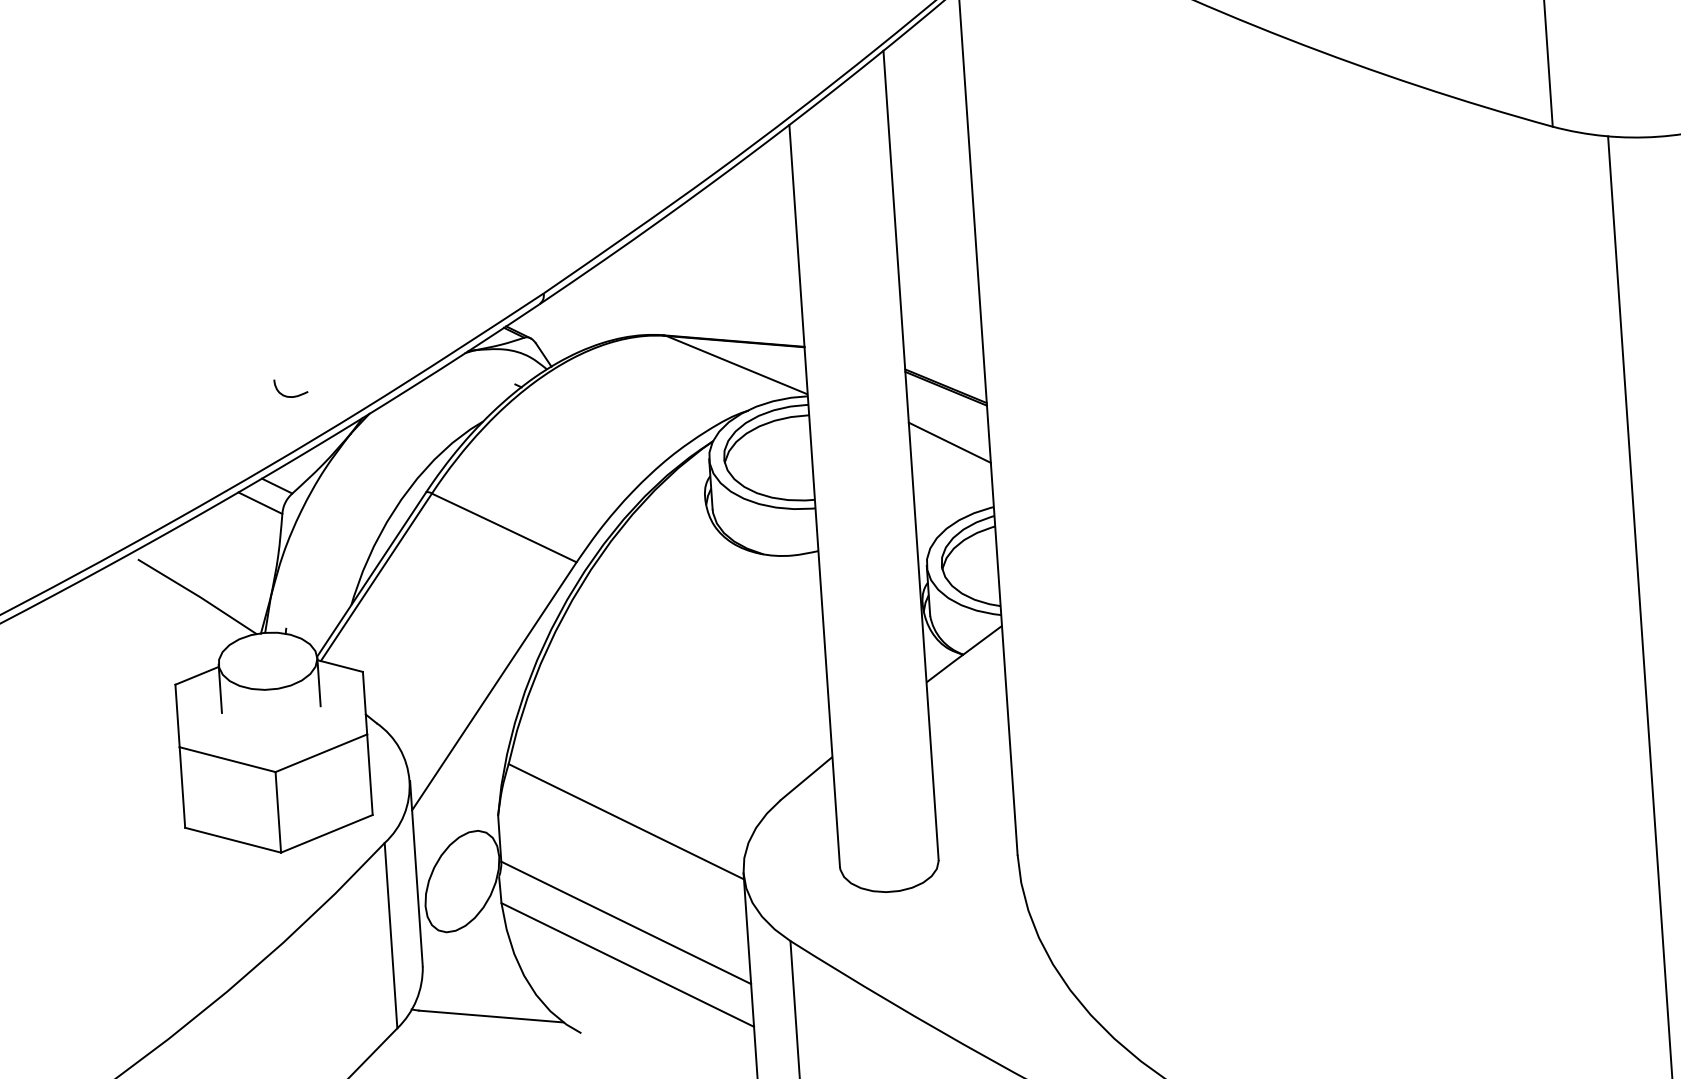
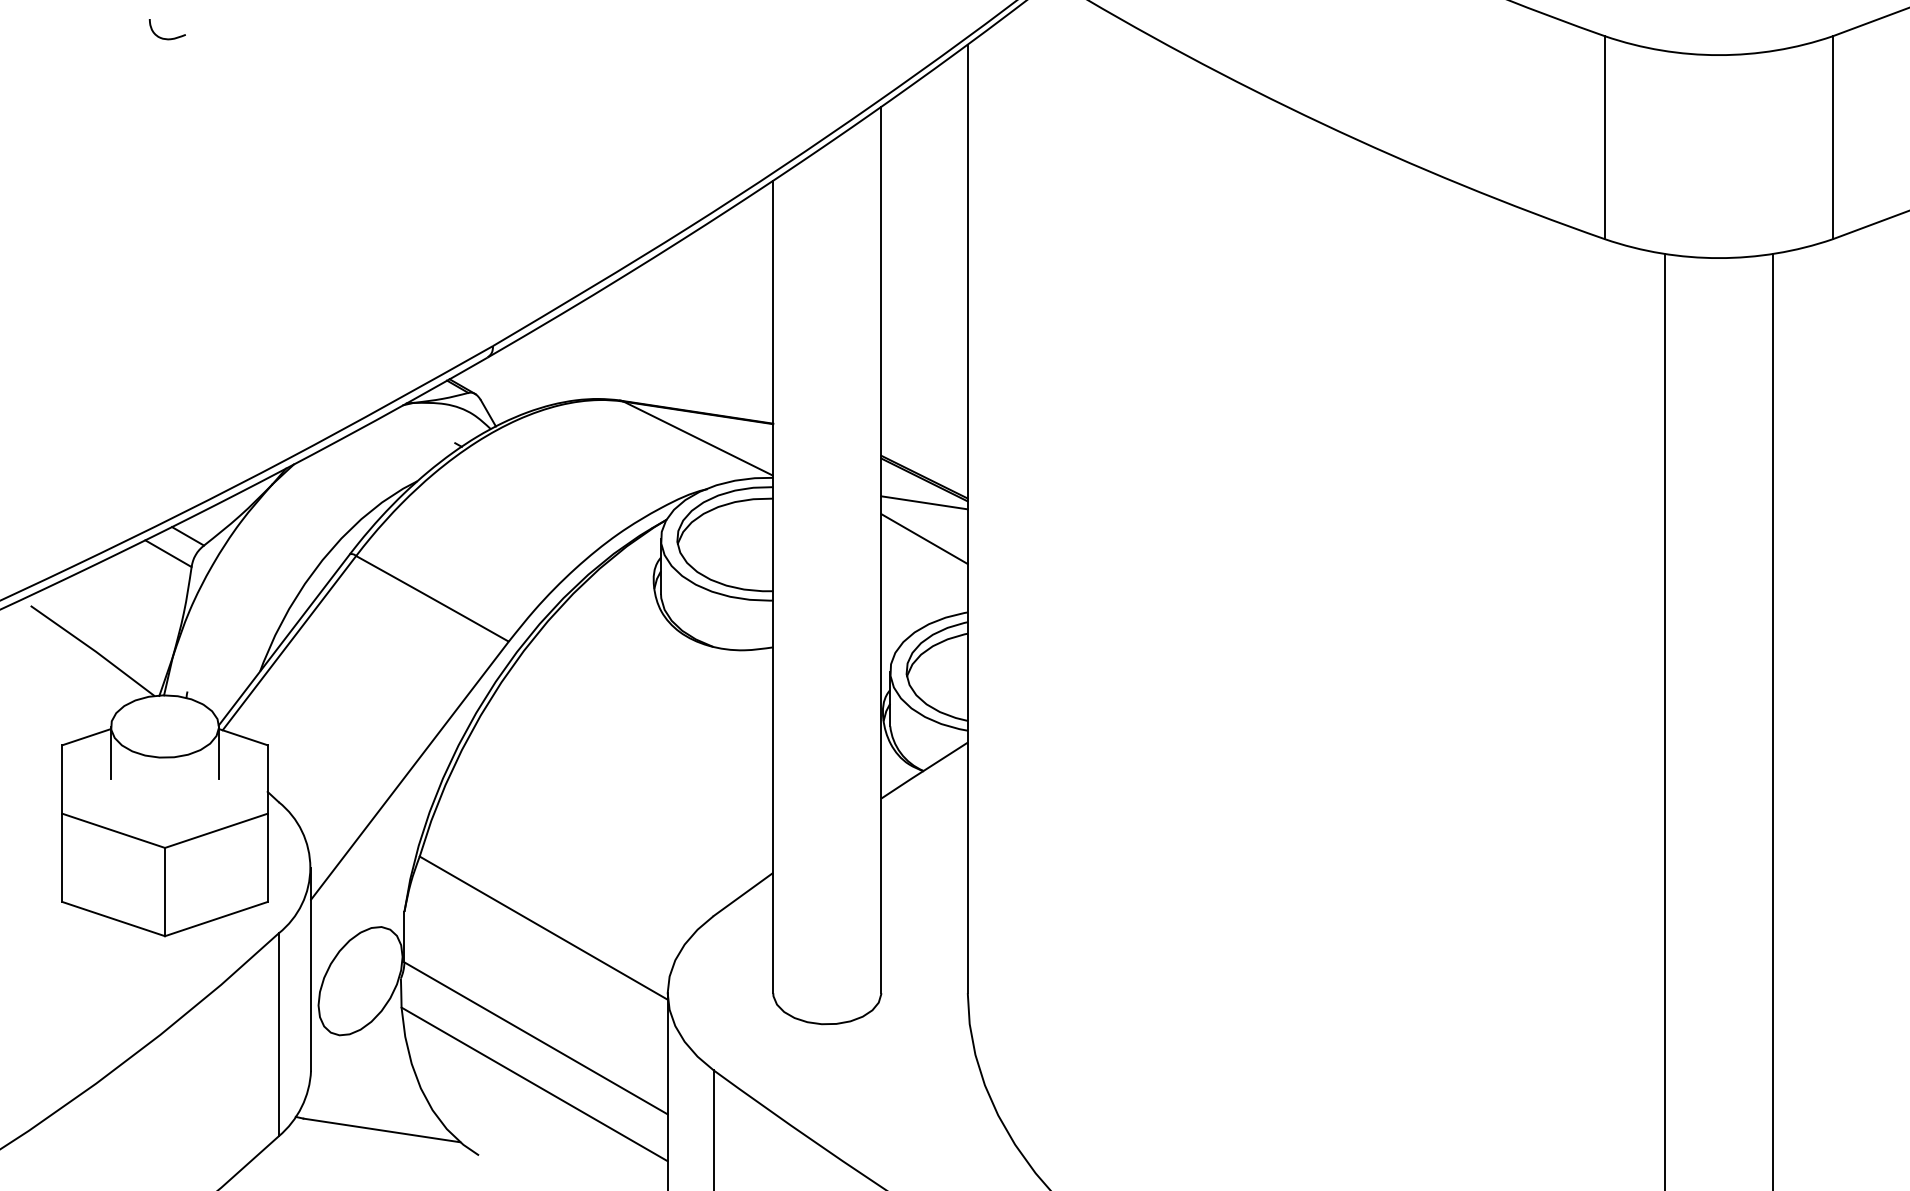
curve: (287, 395) -> (163, 37), moved
line: (947, 409) -> (924, 502), added

